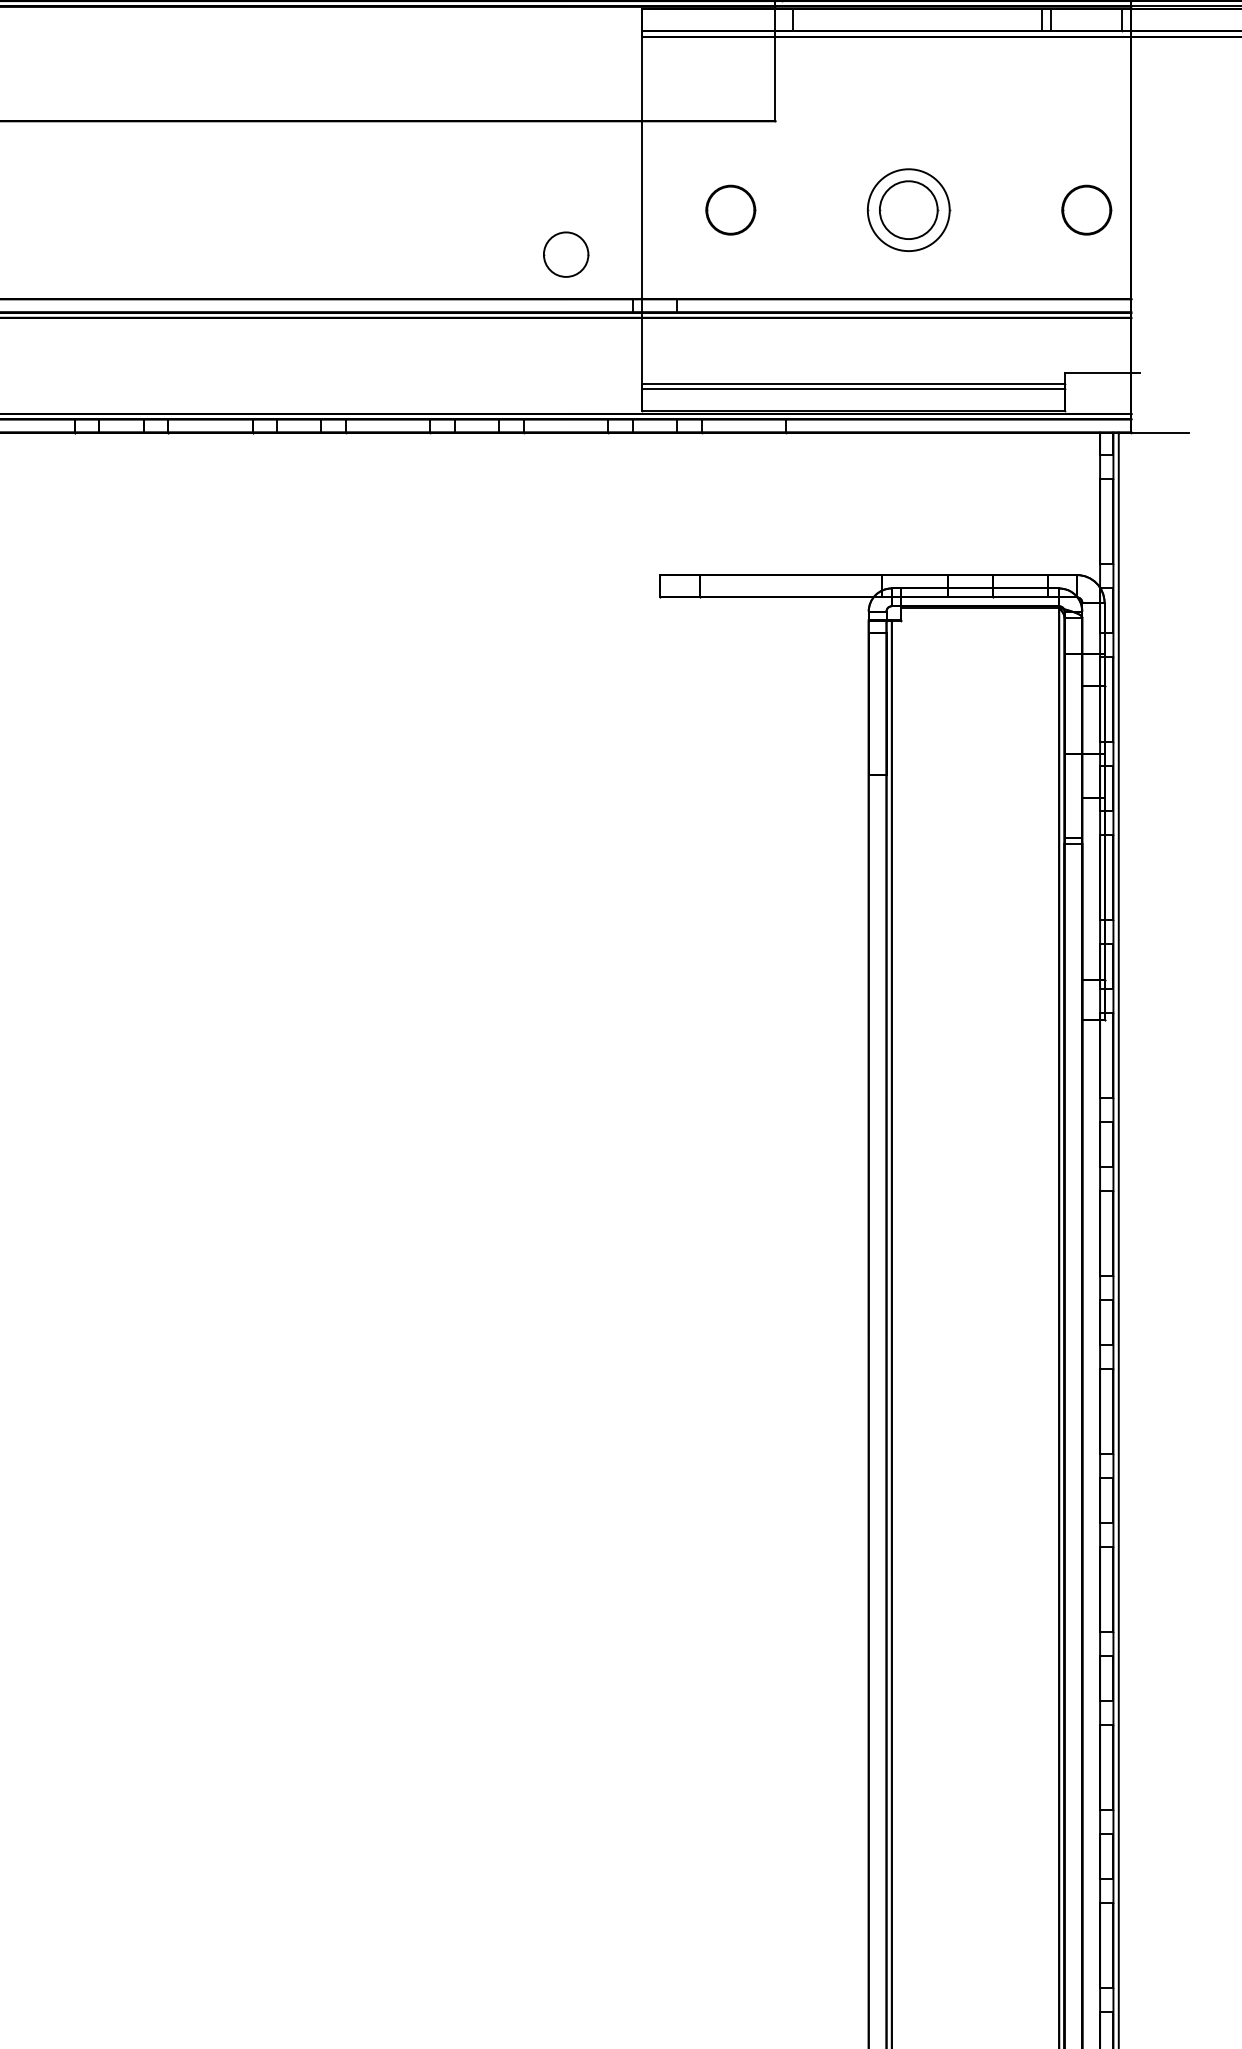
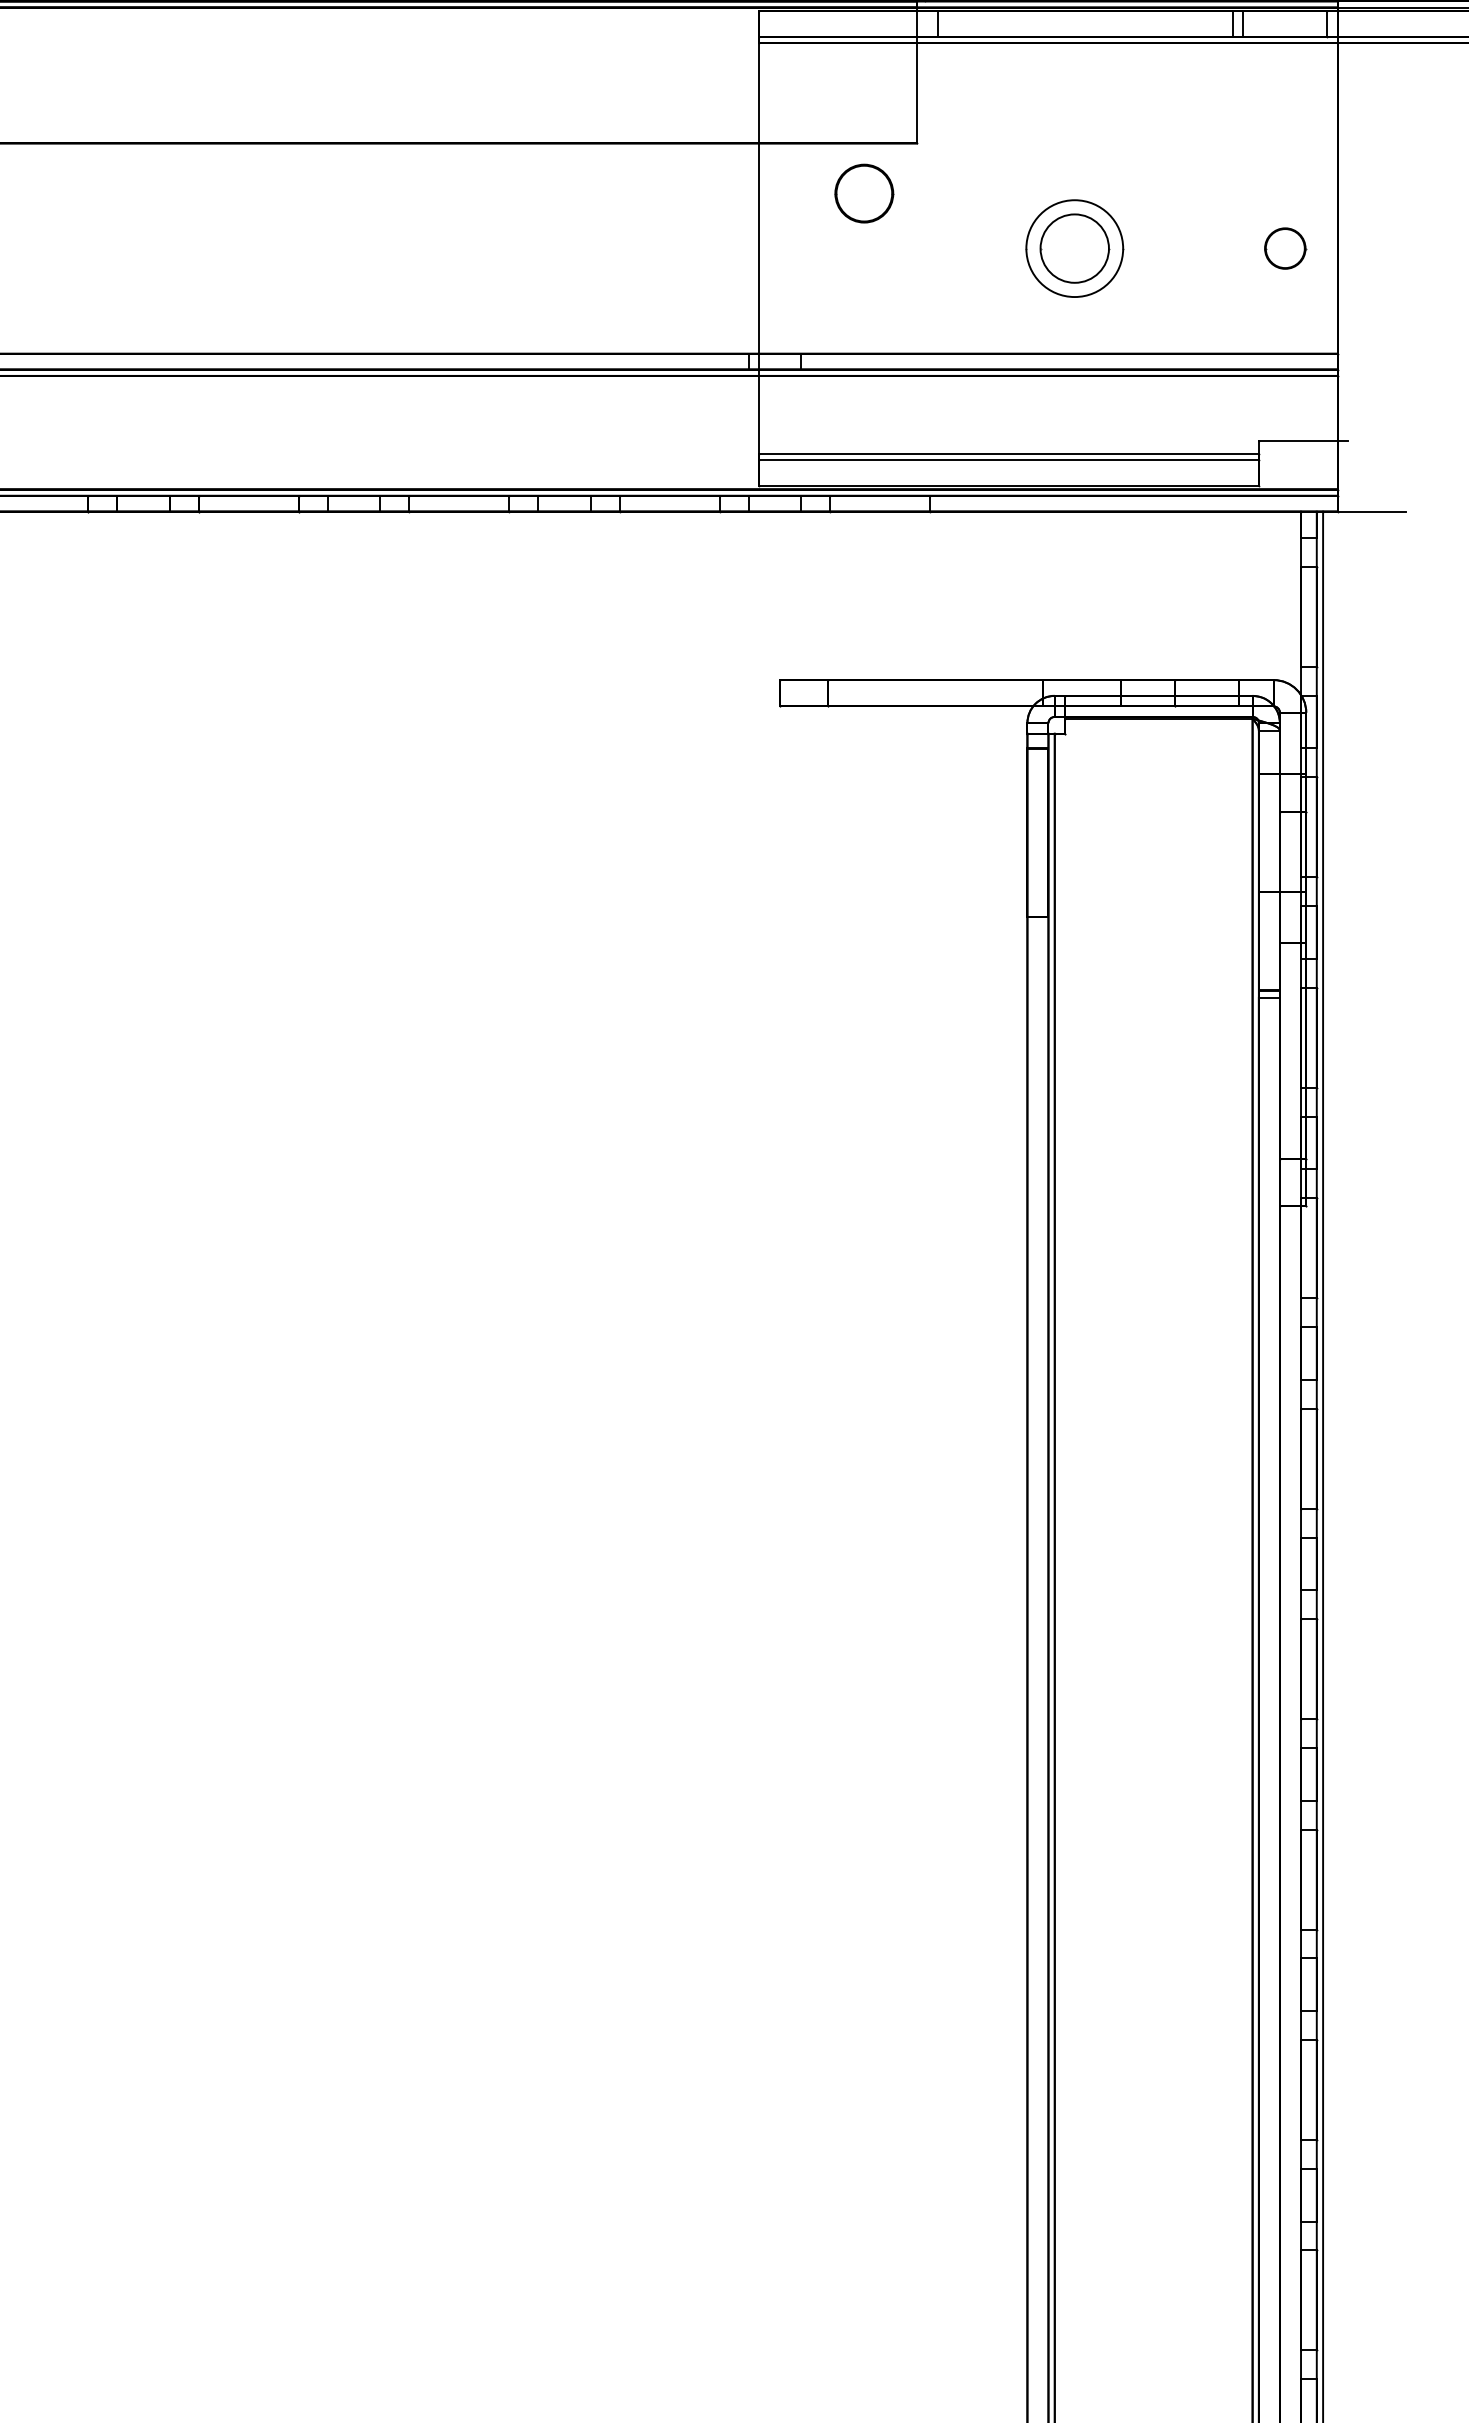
part: (730, 210) -> (864, 193), moved
part: (1086, 210) -> (1285, 248), size x0.7
part: (566, 254) -> (669, 301), removed

